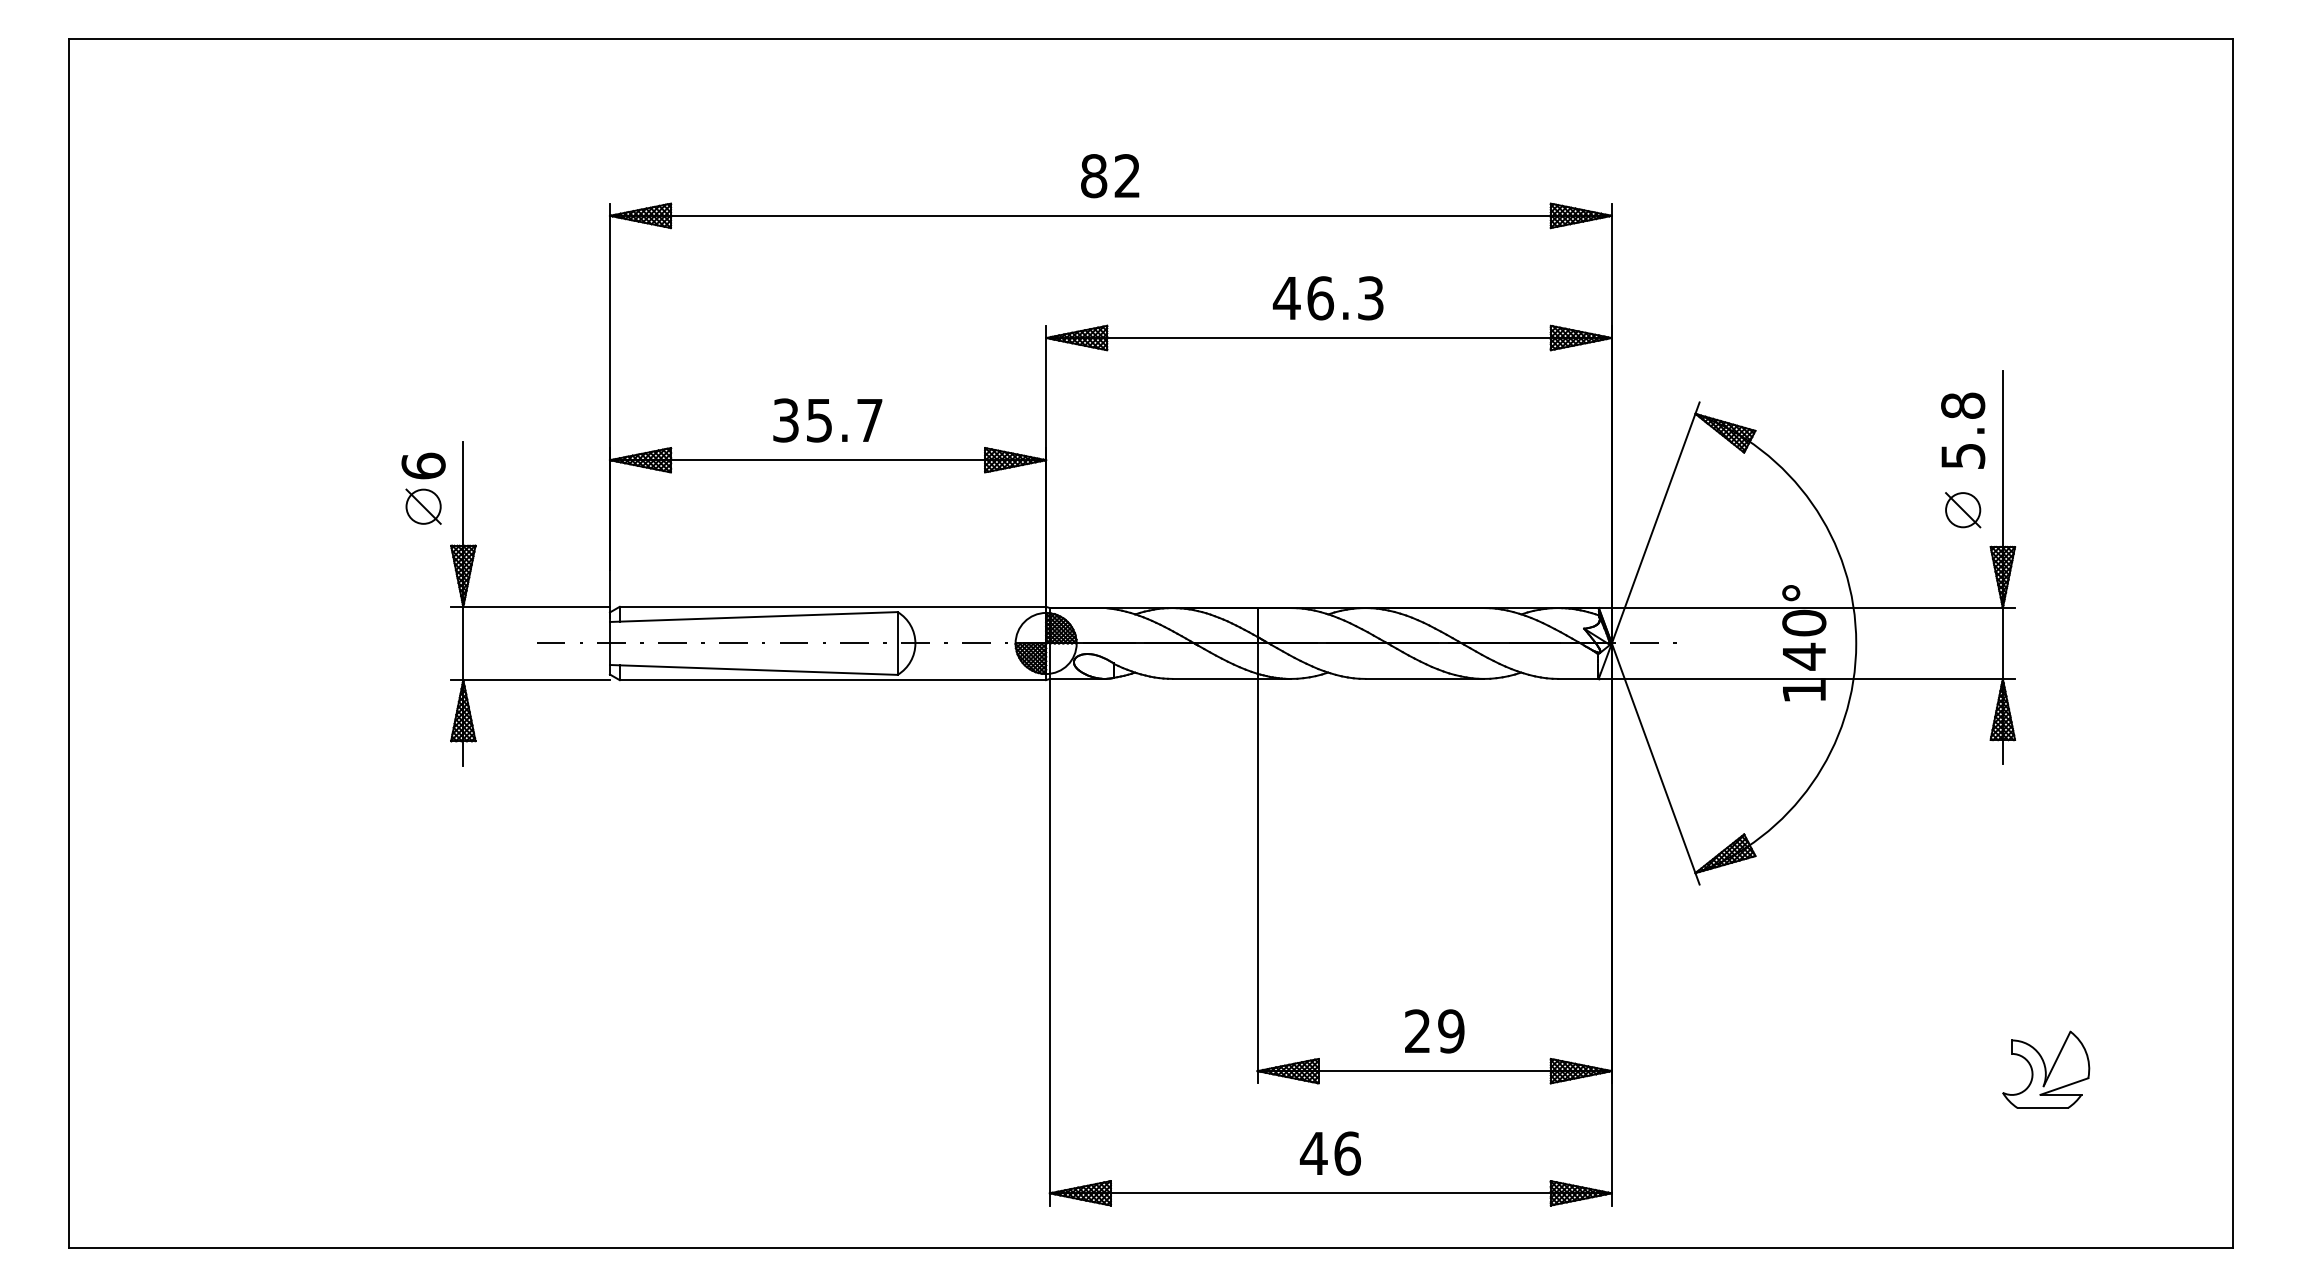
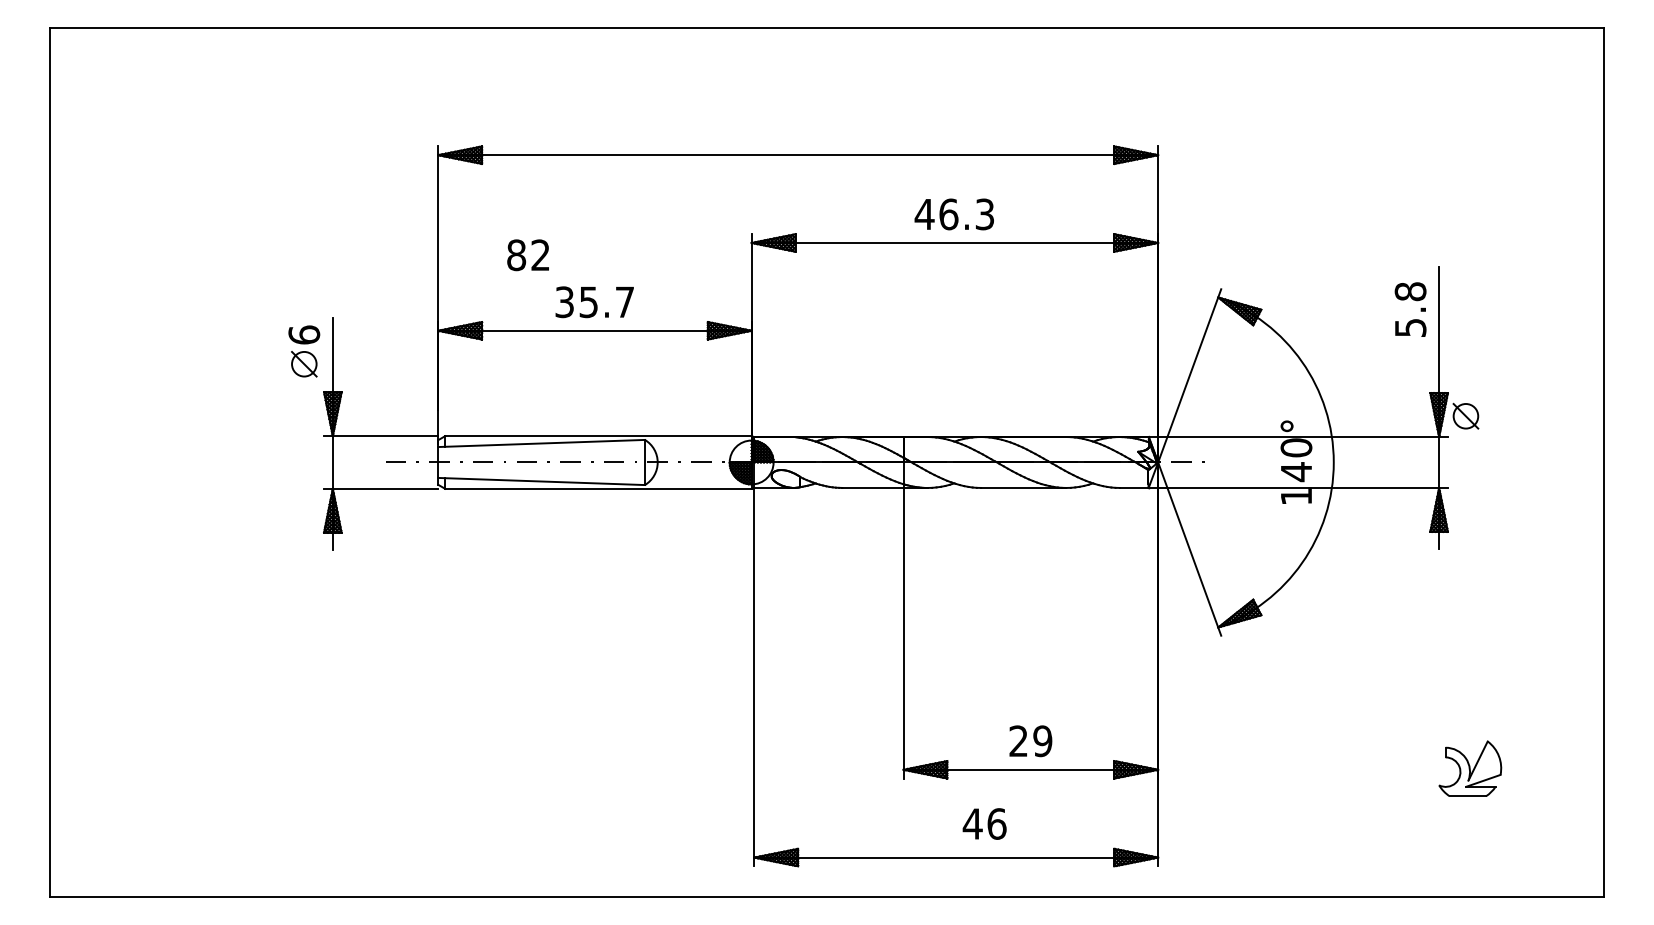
text: (1110, 176) -> (528, 255), moved
part: (1963, 510) -> (1466, 416), moved
text: (1329, 1153) -> (984, 823), moved

